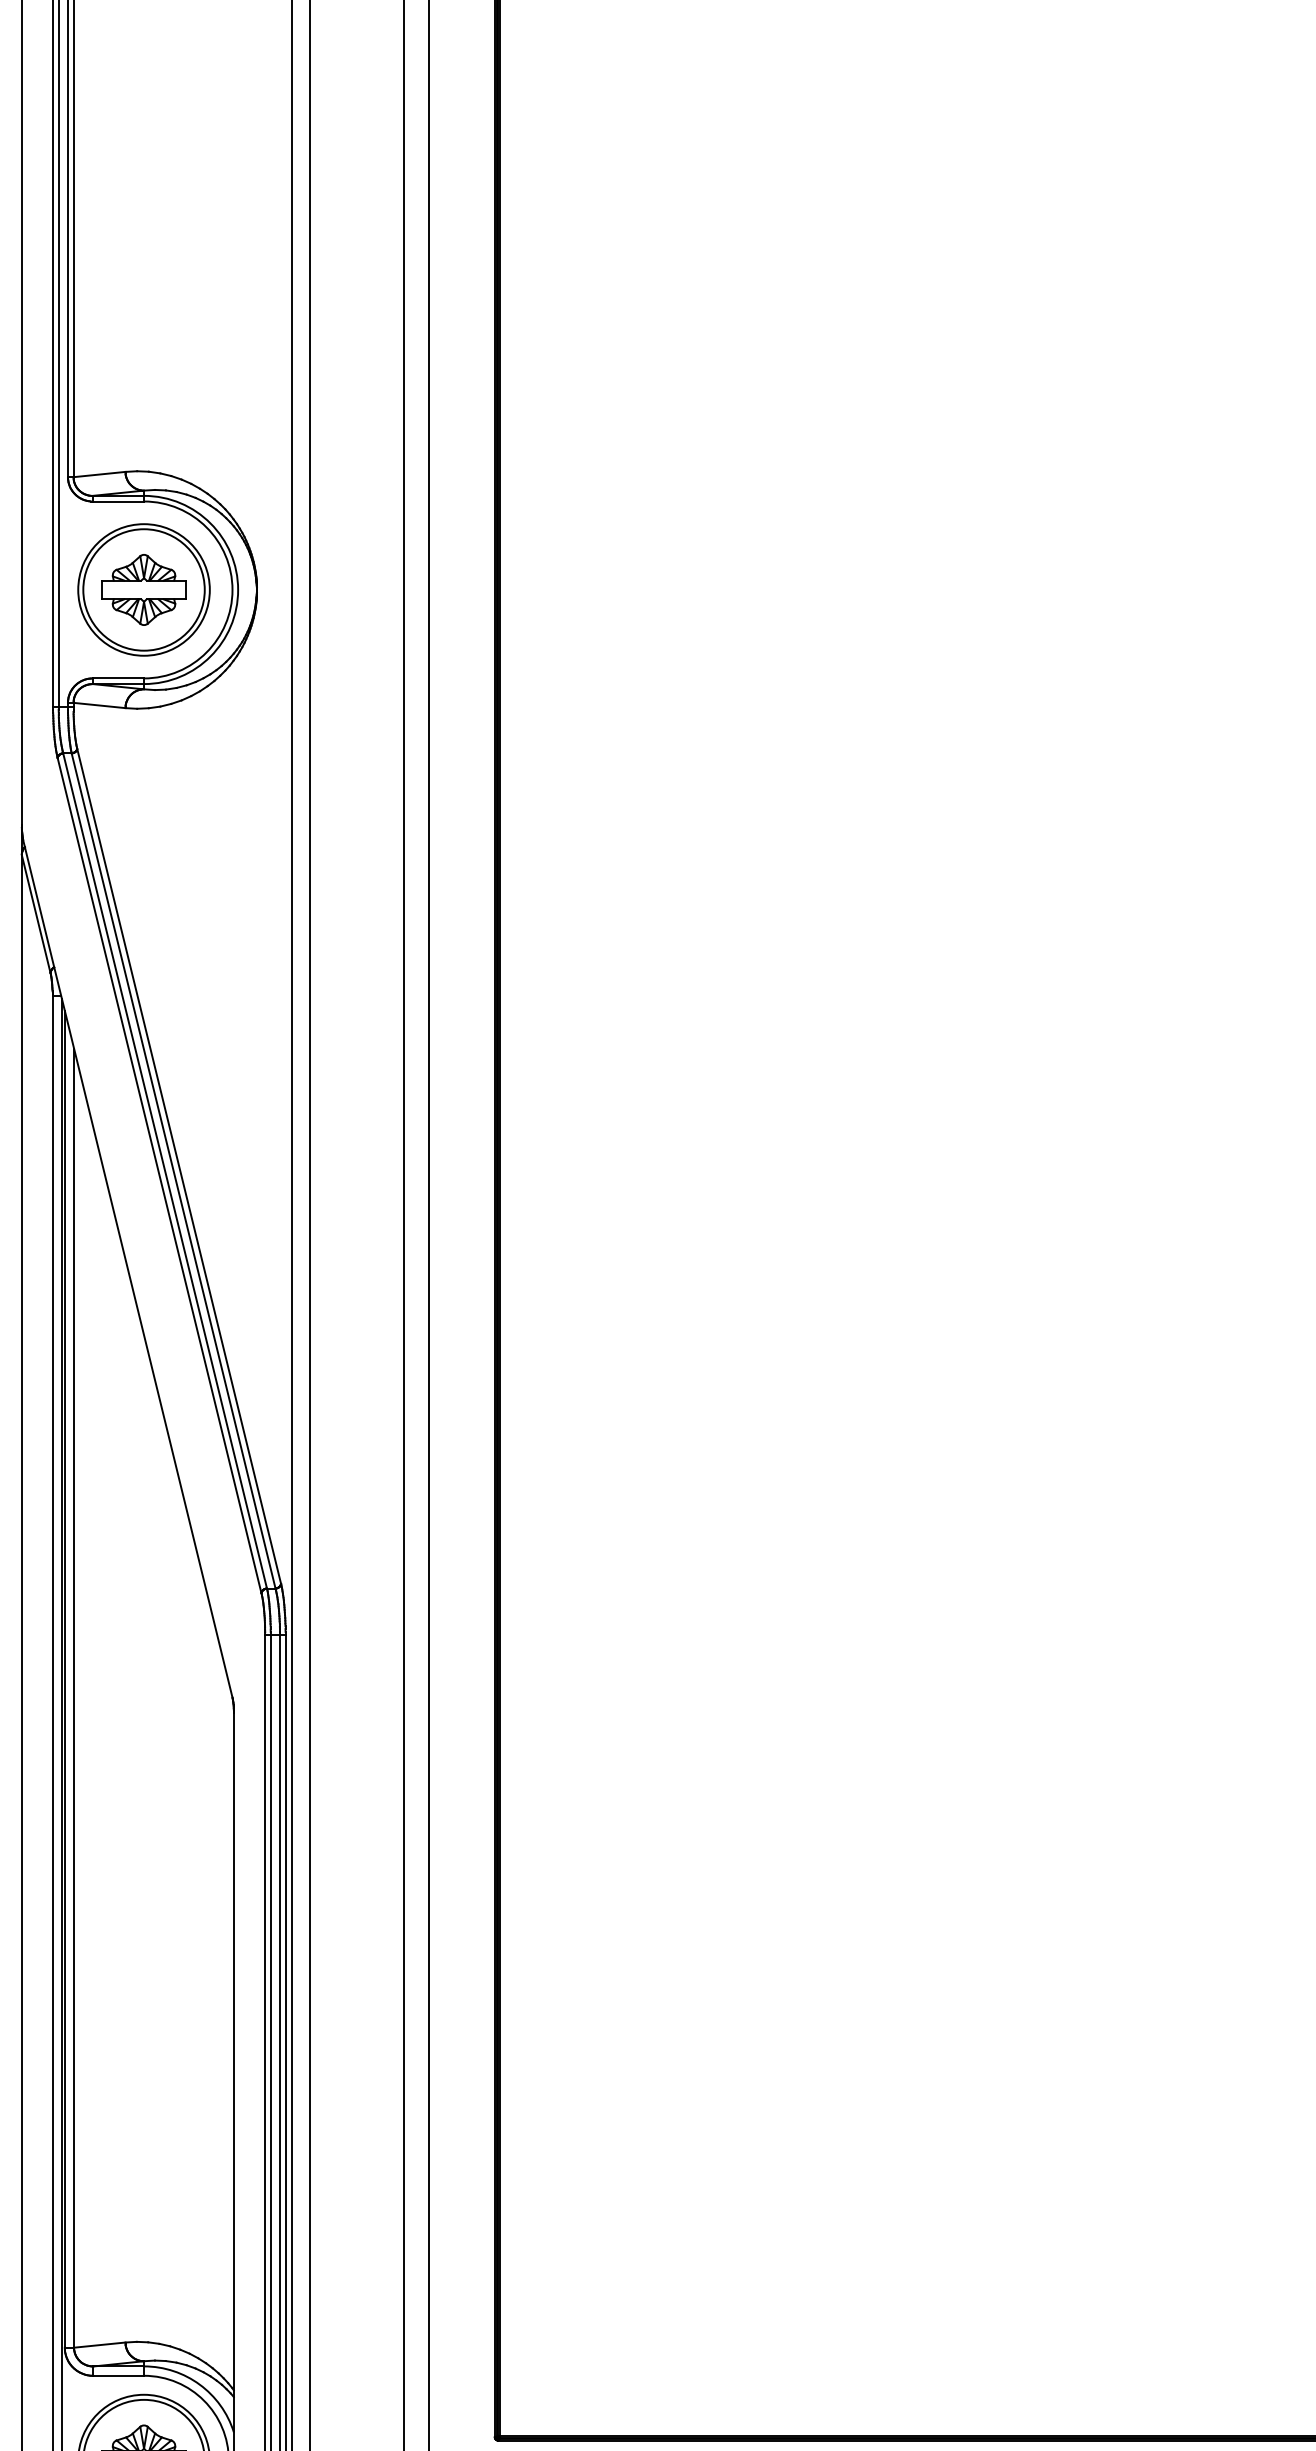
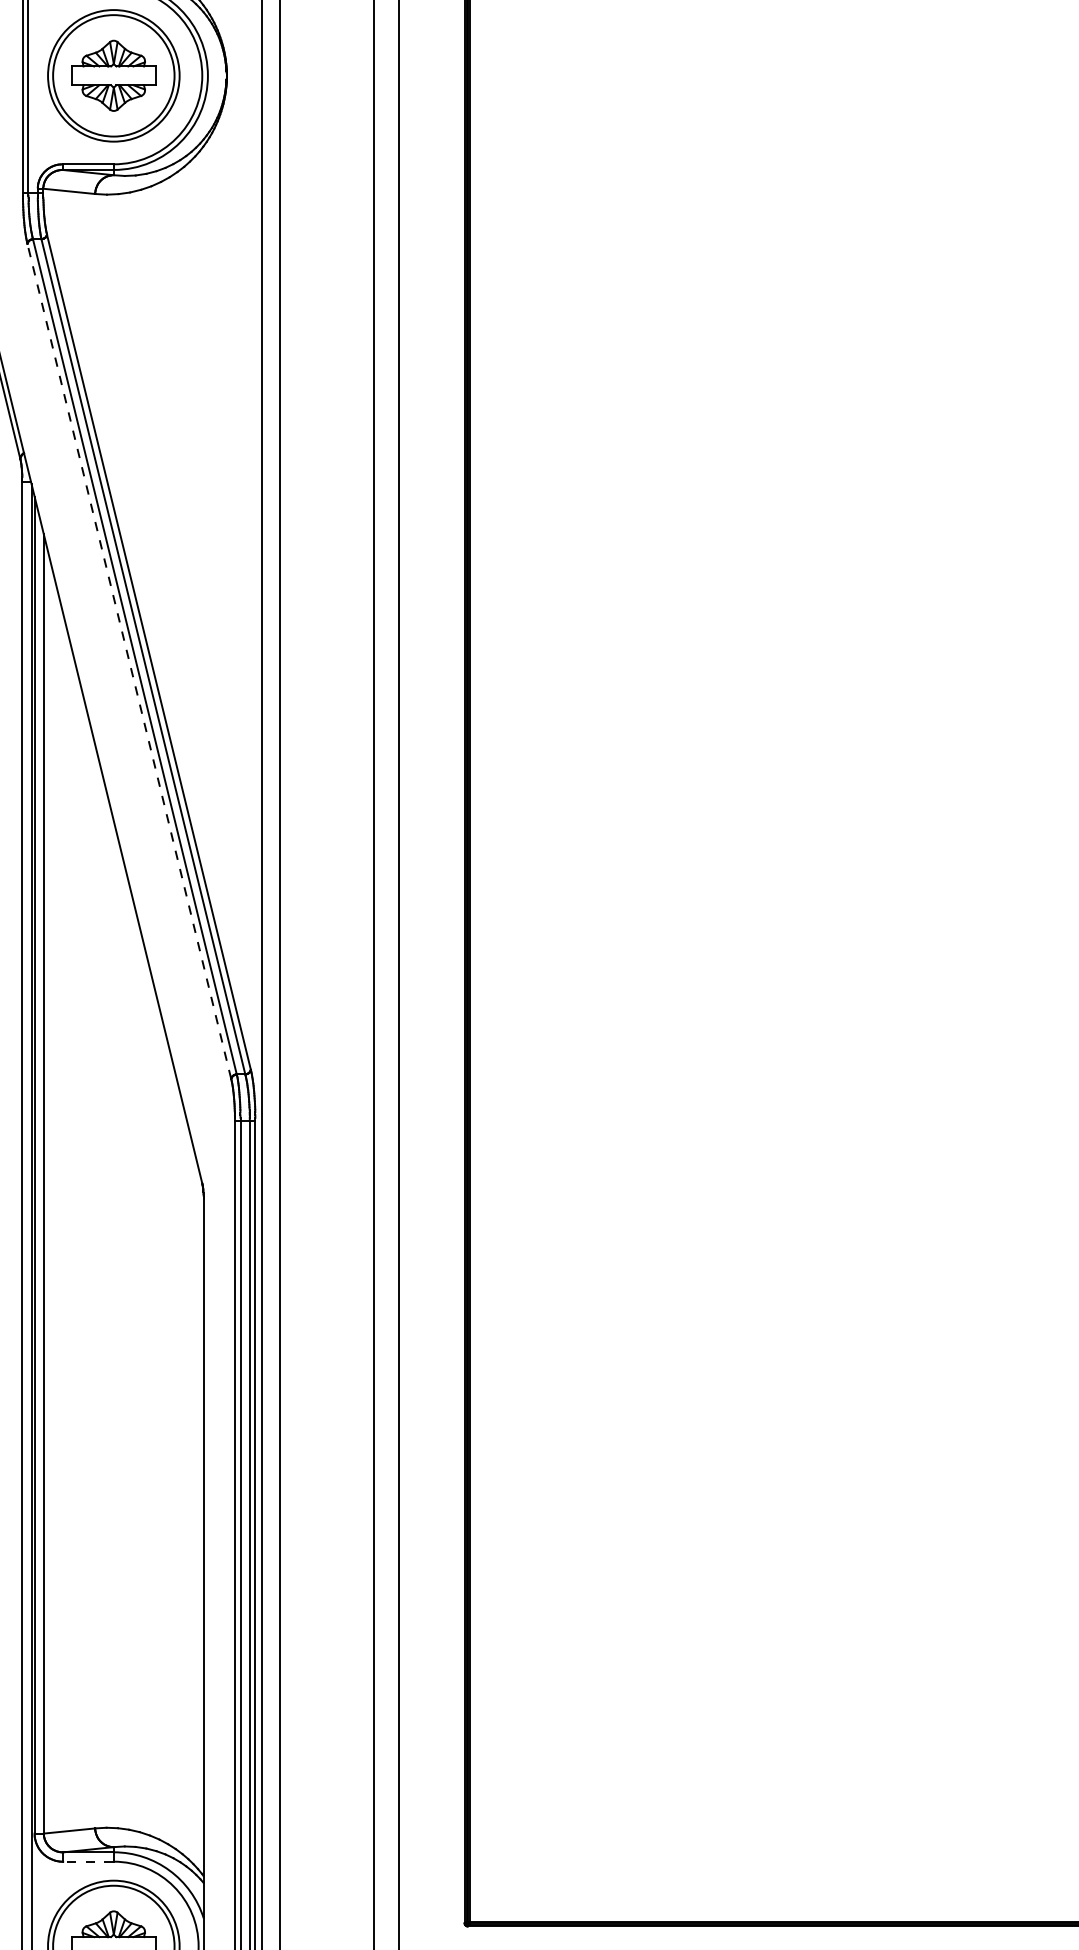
line: (159, 1175) -> (129, 661), solid -> dashed
line: (118, 2375) -> (88, 1861), solid -> dashed

